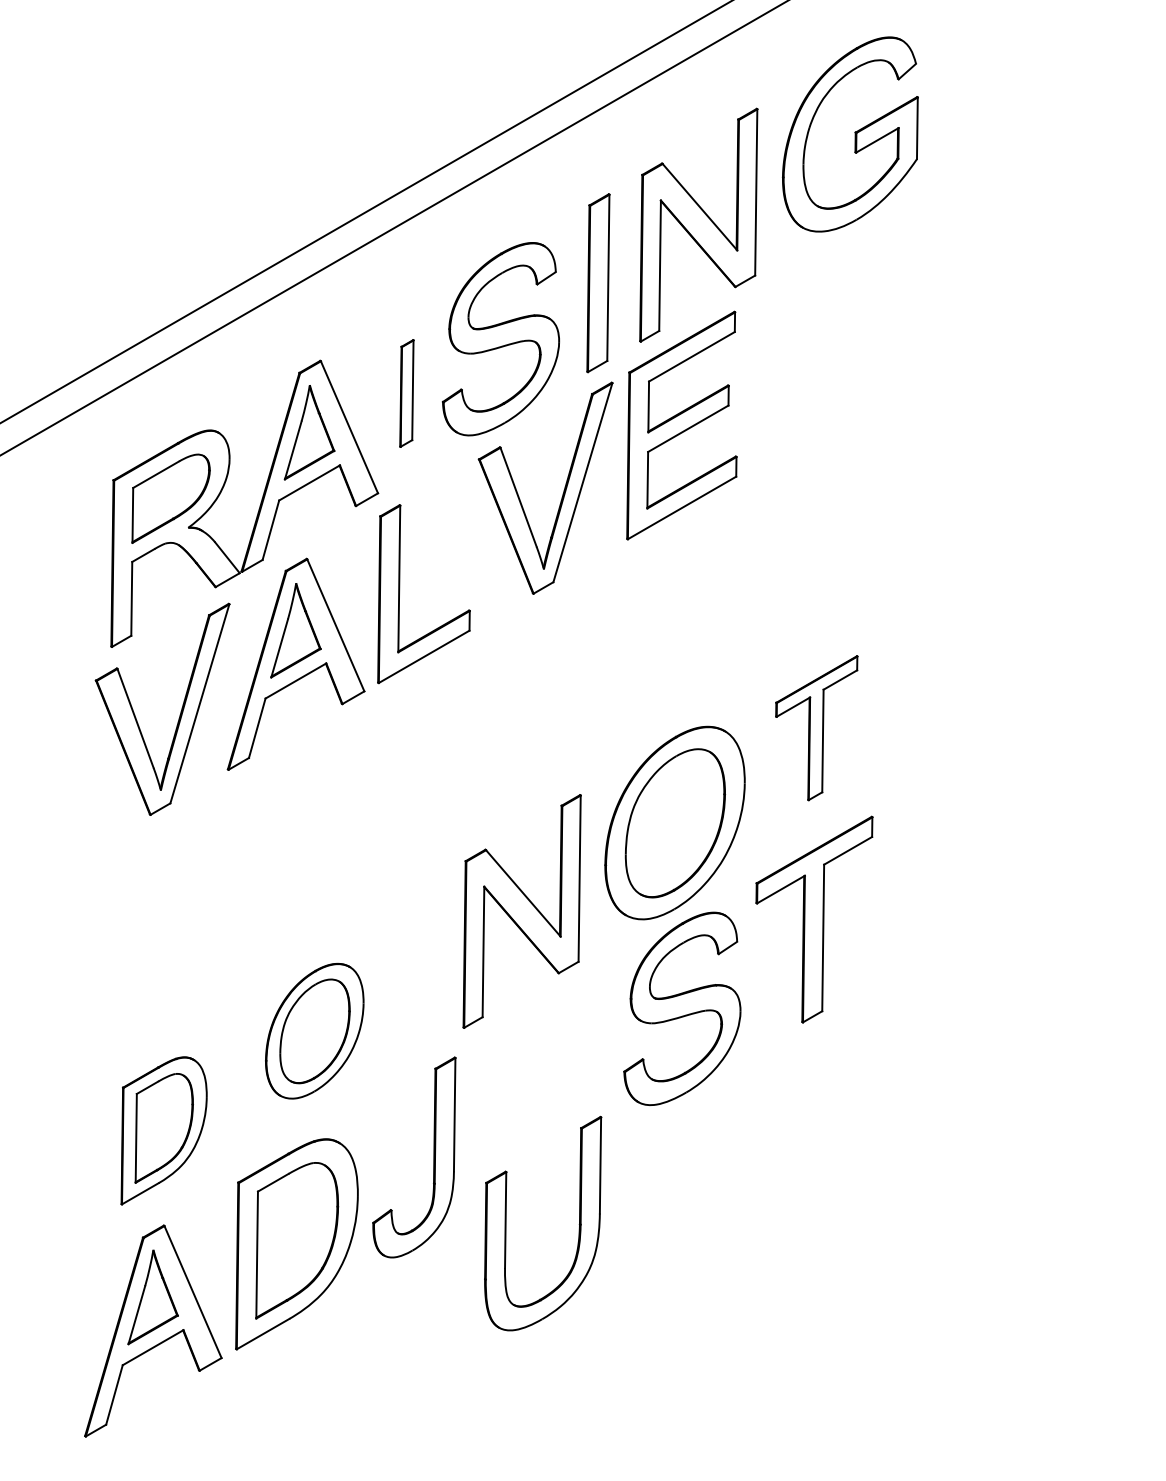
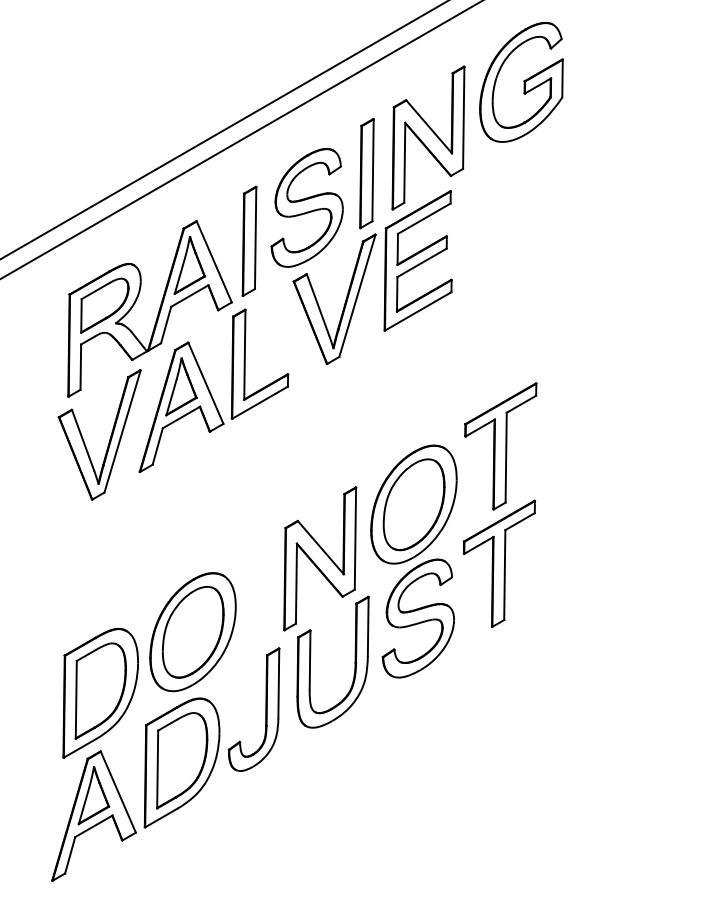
part: (406, 392) -> (249, 240), size x1.67
part: (816, 728) -> (500, 446), size x1.43
part: (313, 1031) -> (192, 632), size x1.43
part: (163, 1131) -> (100, 693), size x1.43
part: (506, 1222) -> (310, 661), moved

